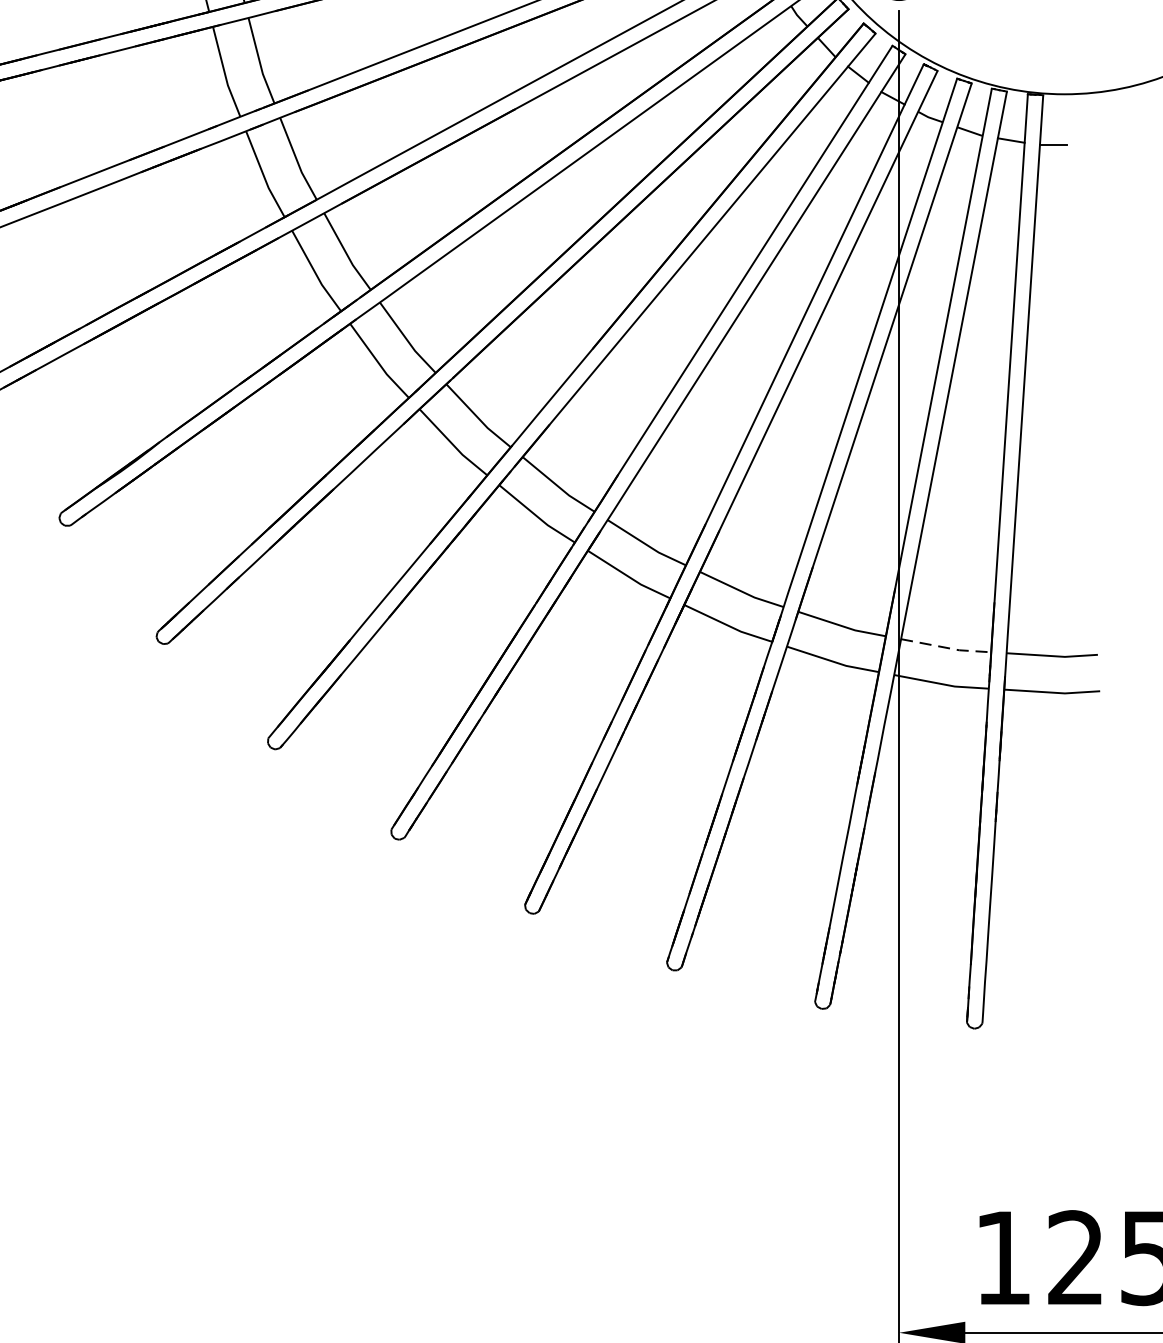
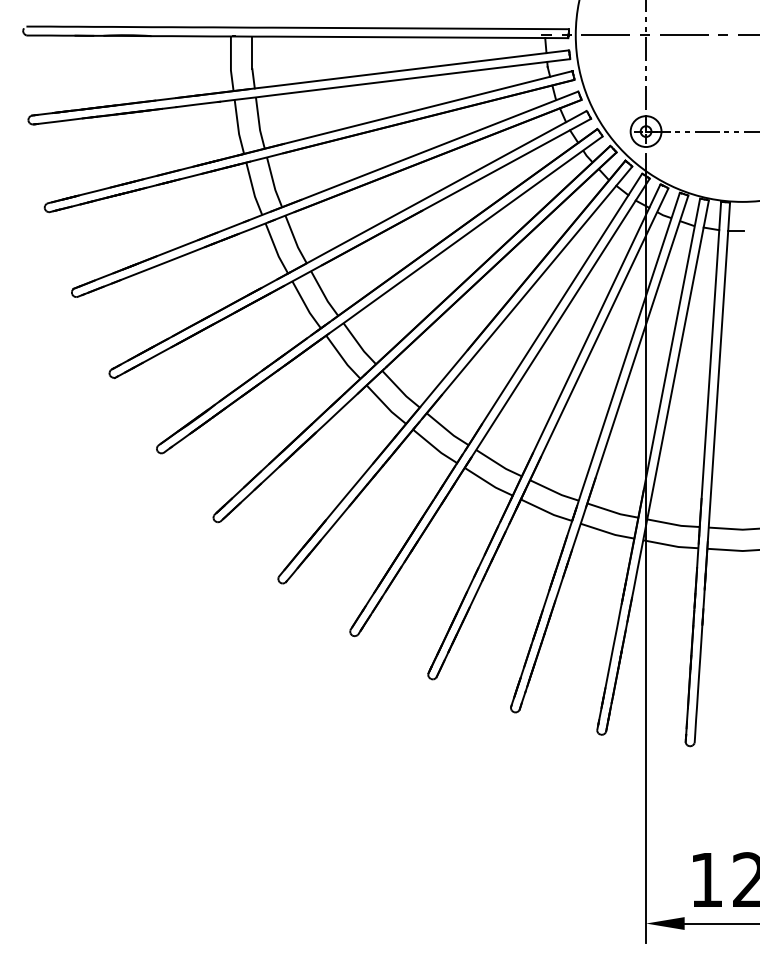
line: (947, 647) -> (674, 524), dashed -> solid

